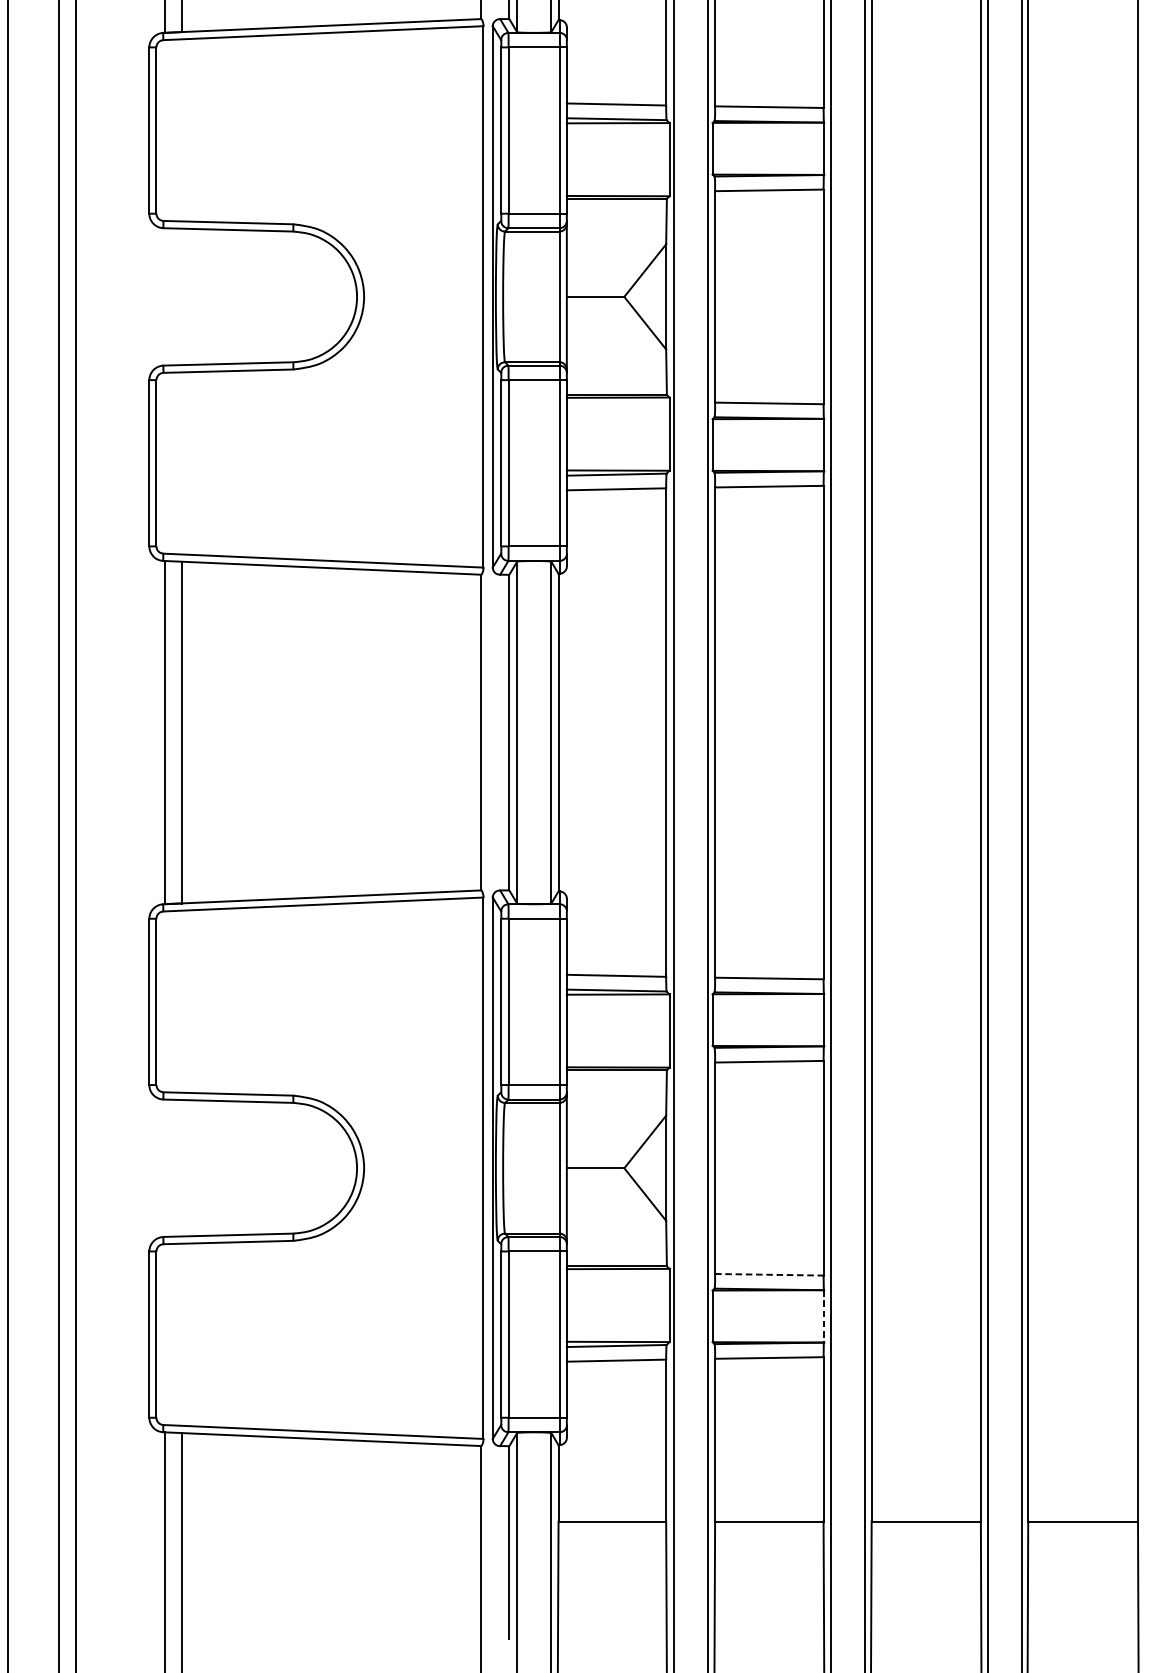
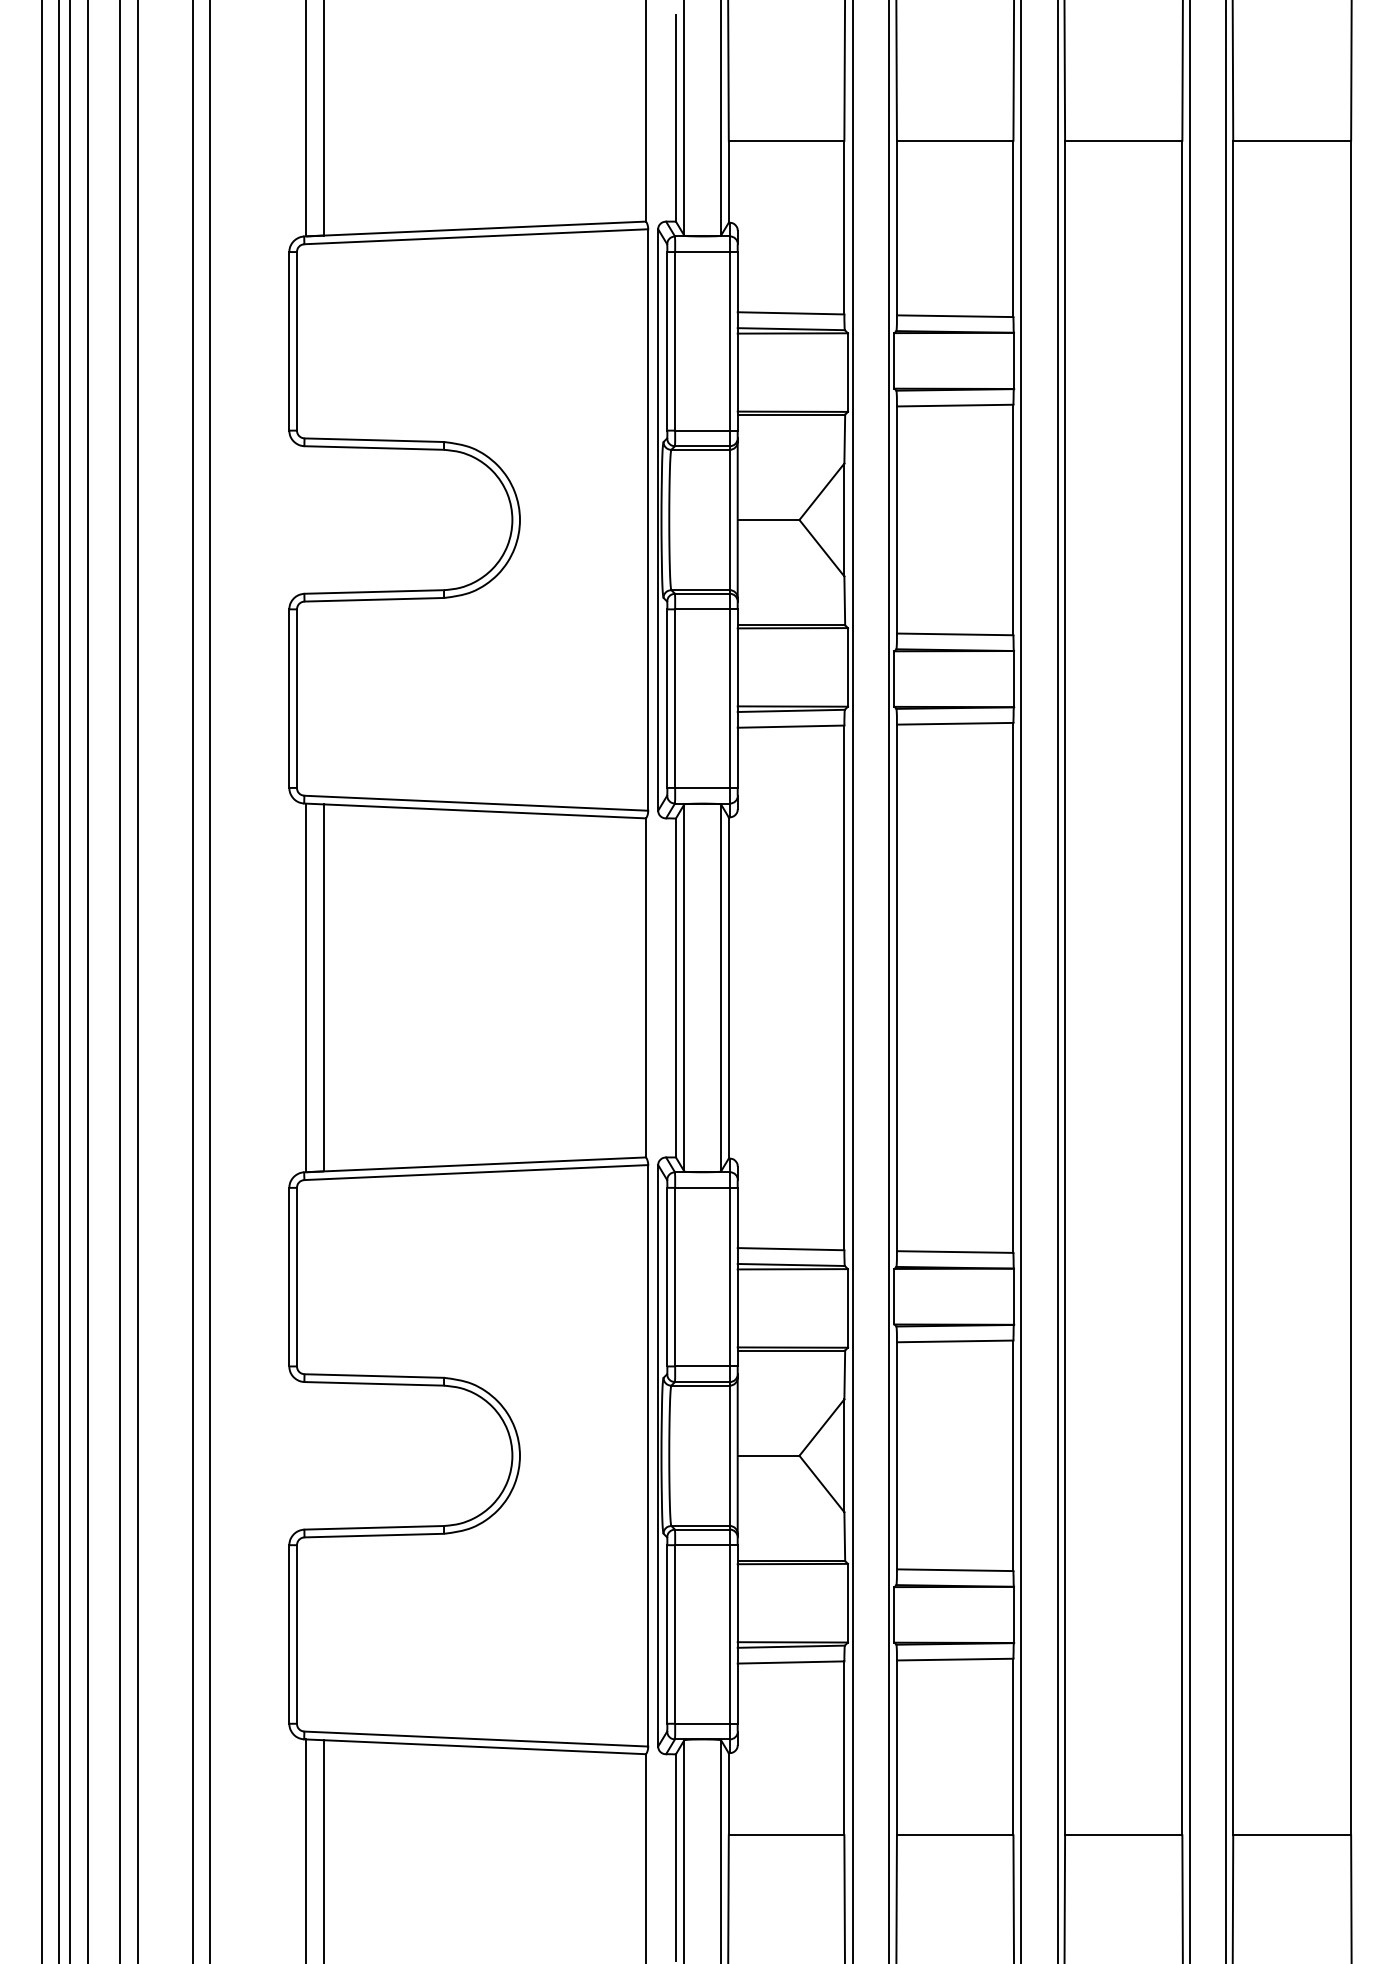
line: (769, 1275) -> (955, 1570), dashed -> solid
line: (824, 1316) -> (1014, 1615), dashed -> solid

